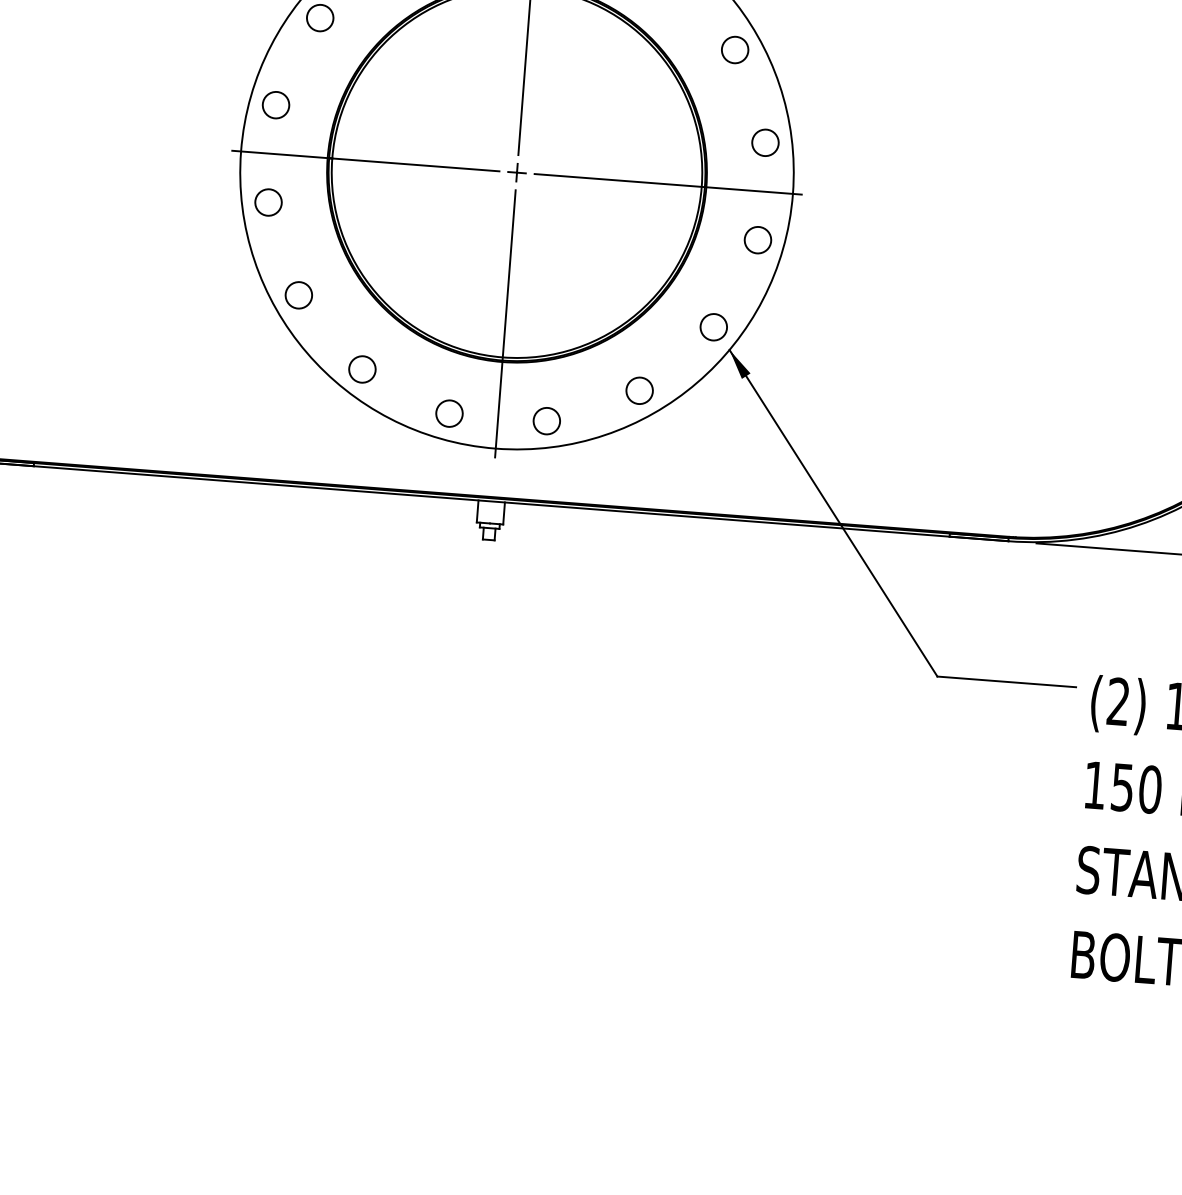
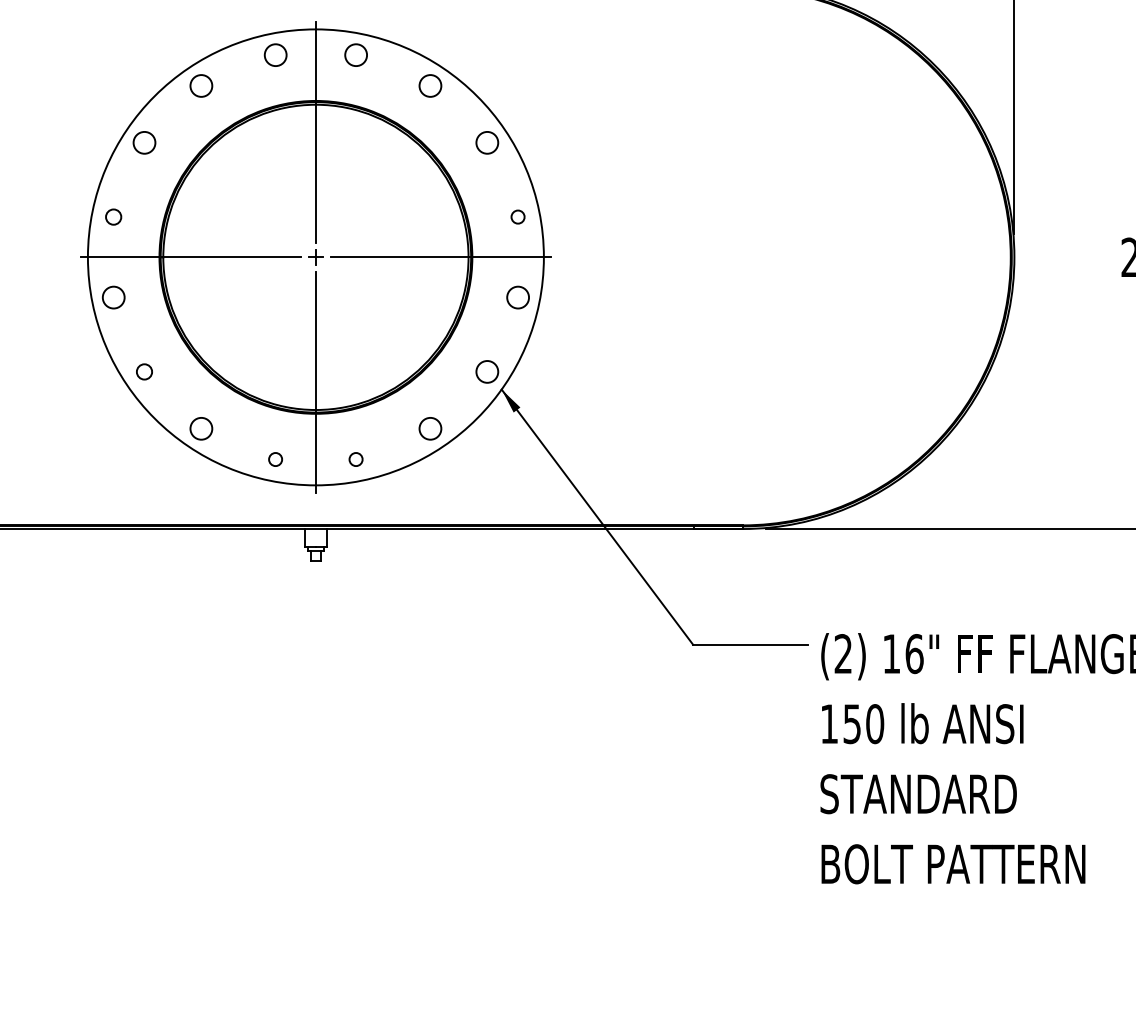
circle: (275, 104) -> (113, 216), size x0.7
circle: (764, 141) -> (517, 216), size x0.6
circle: (298, 294) -> (144, 371), size x0.7
circle: (449, 413) -> (275, 459), size x0.6
circle: (546, 421) -> (355, 459), size x0.6

